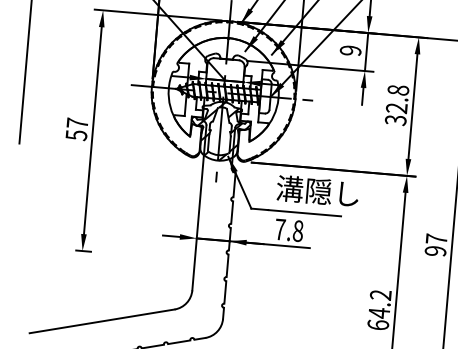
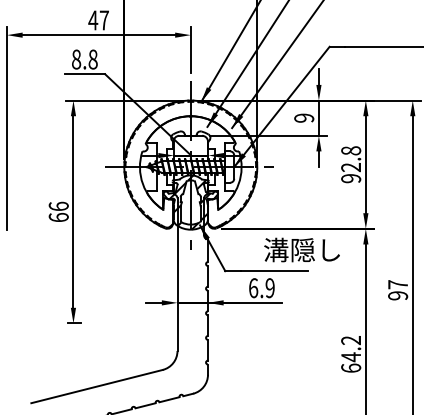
text: (396, 120) -> (351, 178), 32.8 -> 92.8
text: (76, 128) -> (58, 211), 57 -> 66
text: (317, 190) -> (301, 249), moved
text: (288, 230) -> (261, 288), 7.8 -> 6.9

